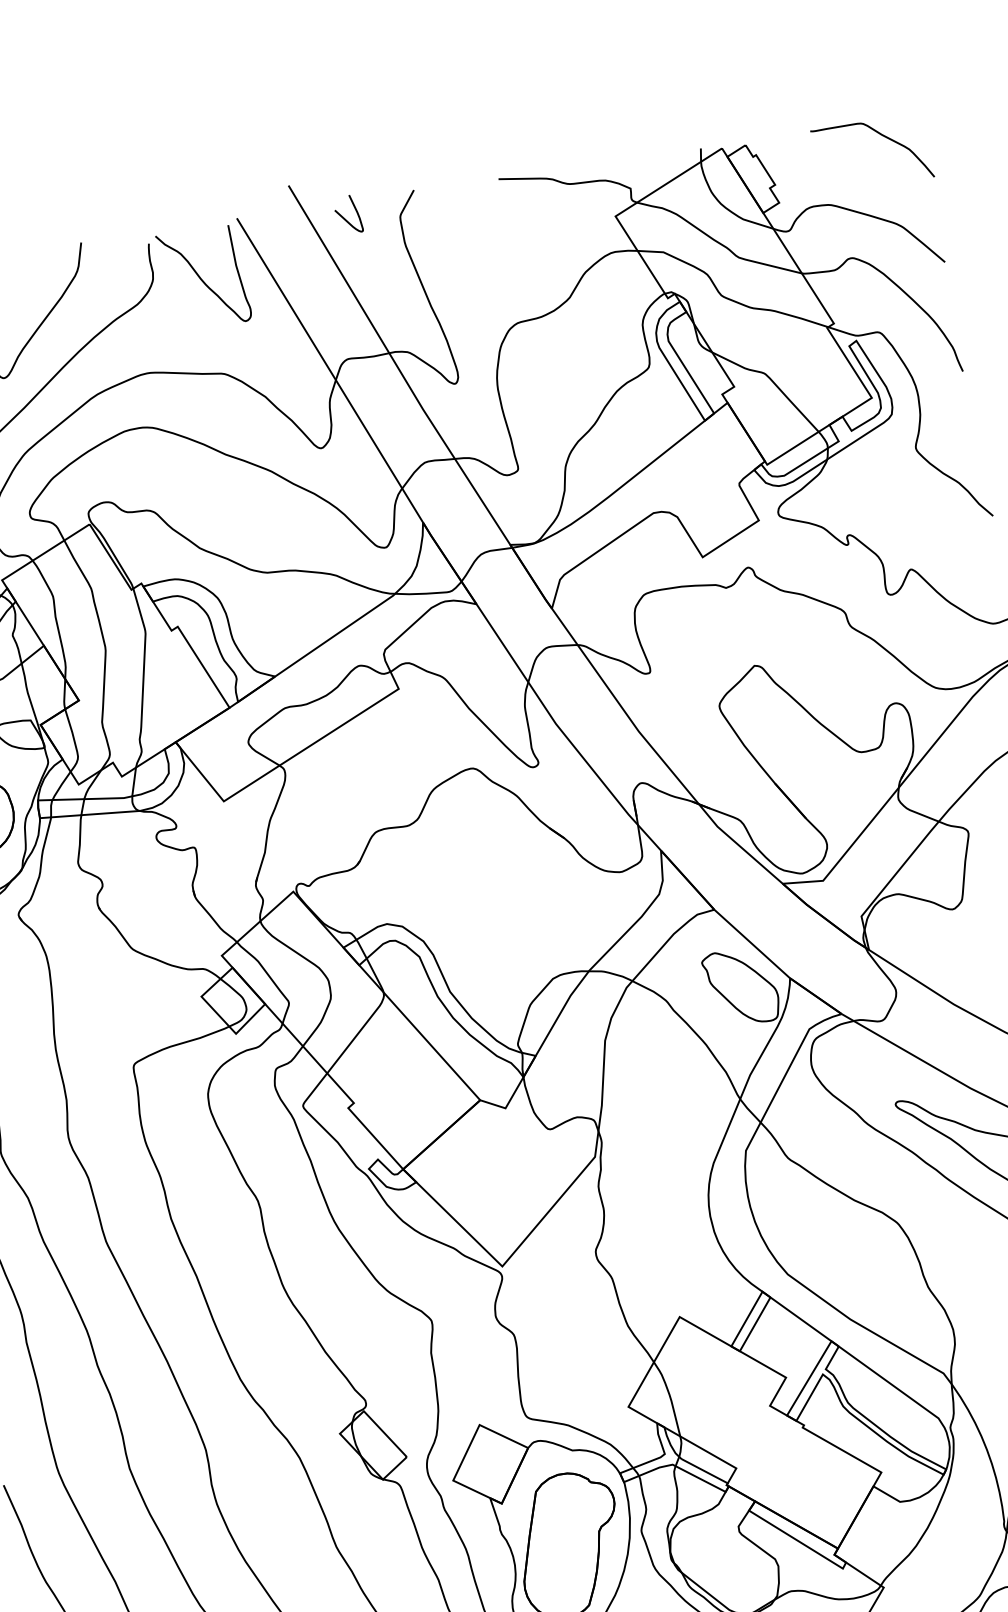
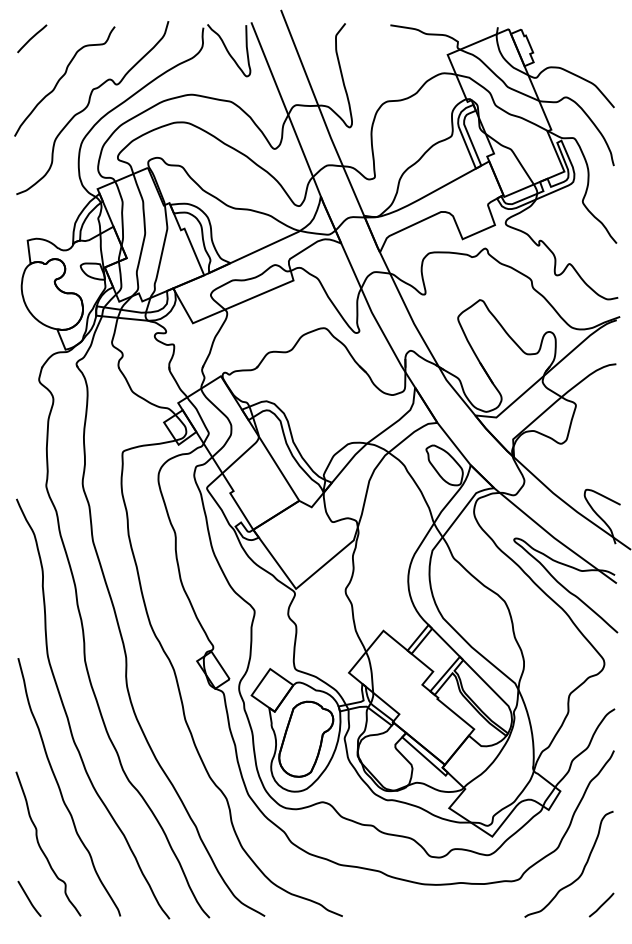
curve: (881, 137) -> (592, 37), removed
curve: (345, 217) -> (307, 31), removed

